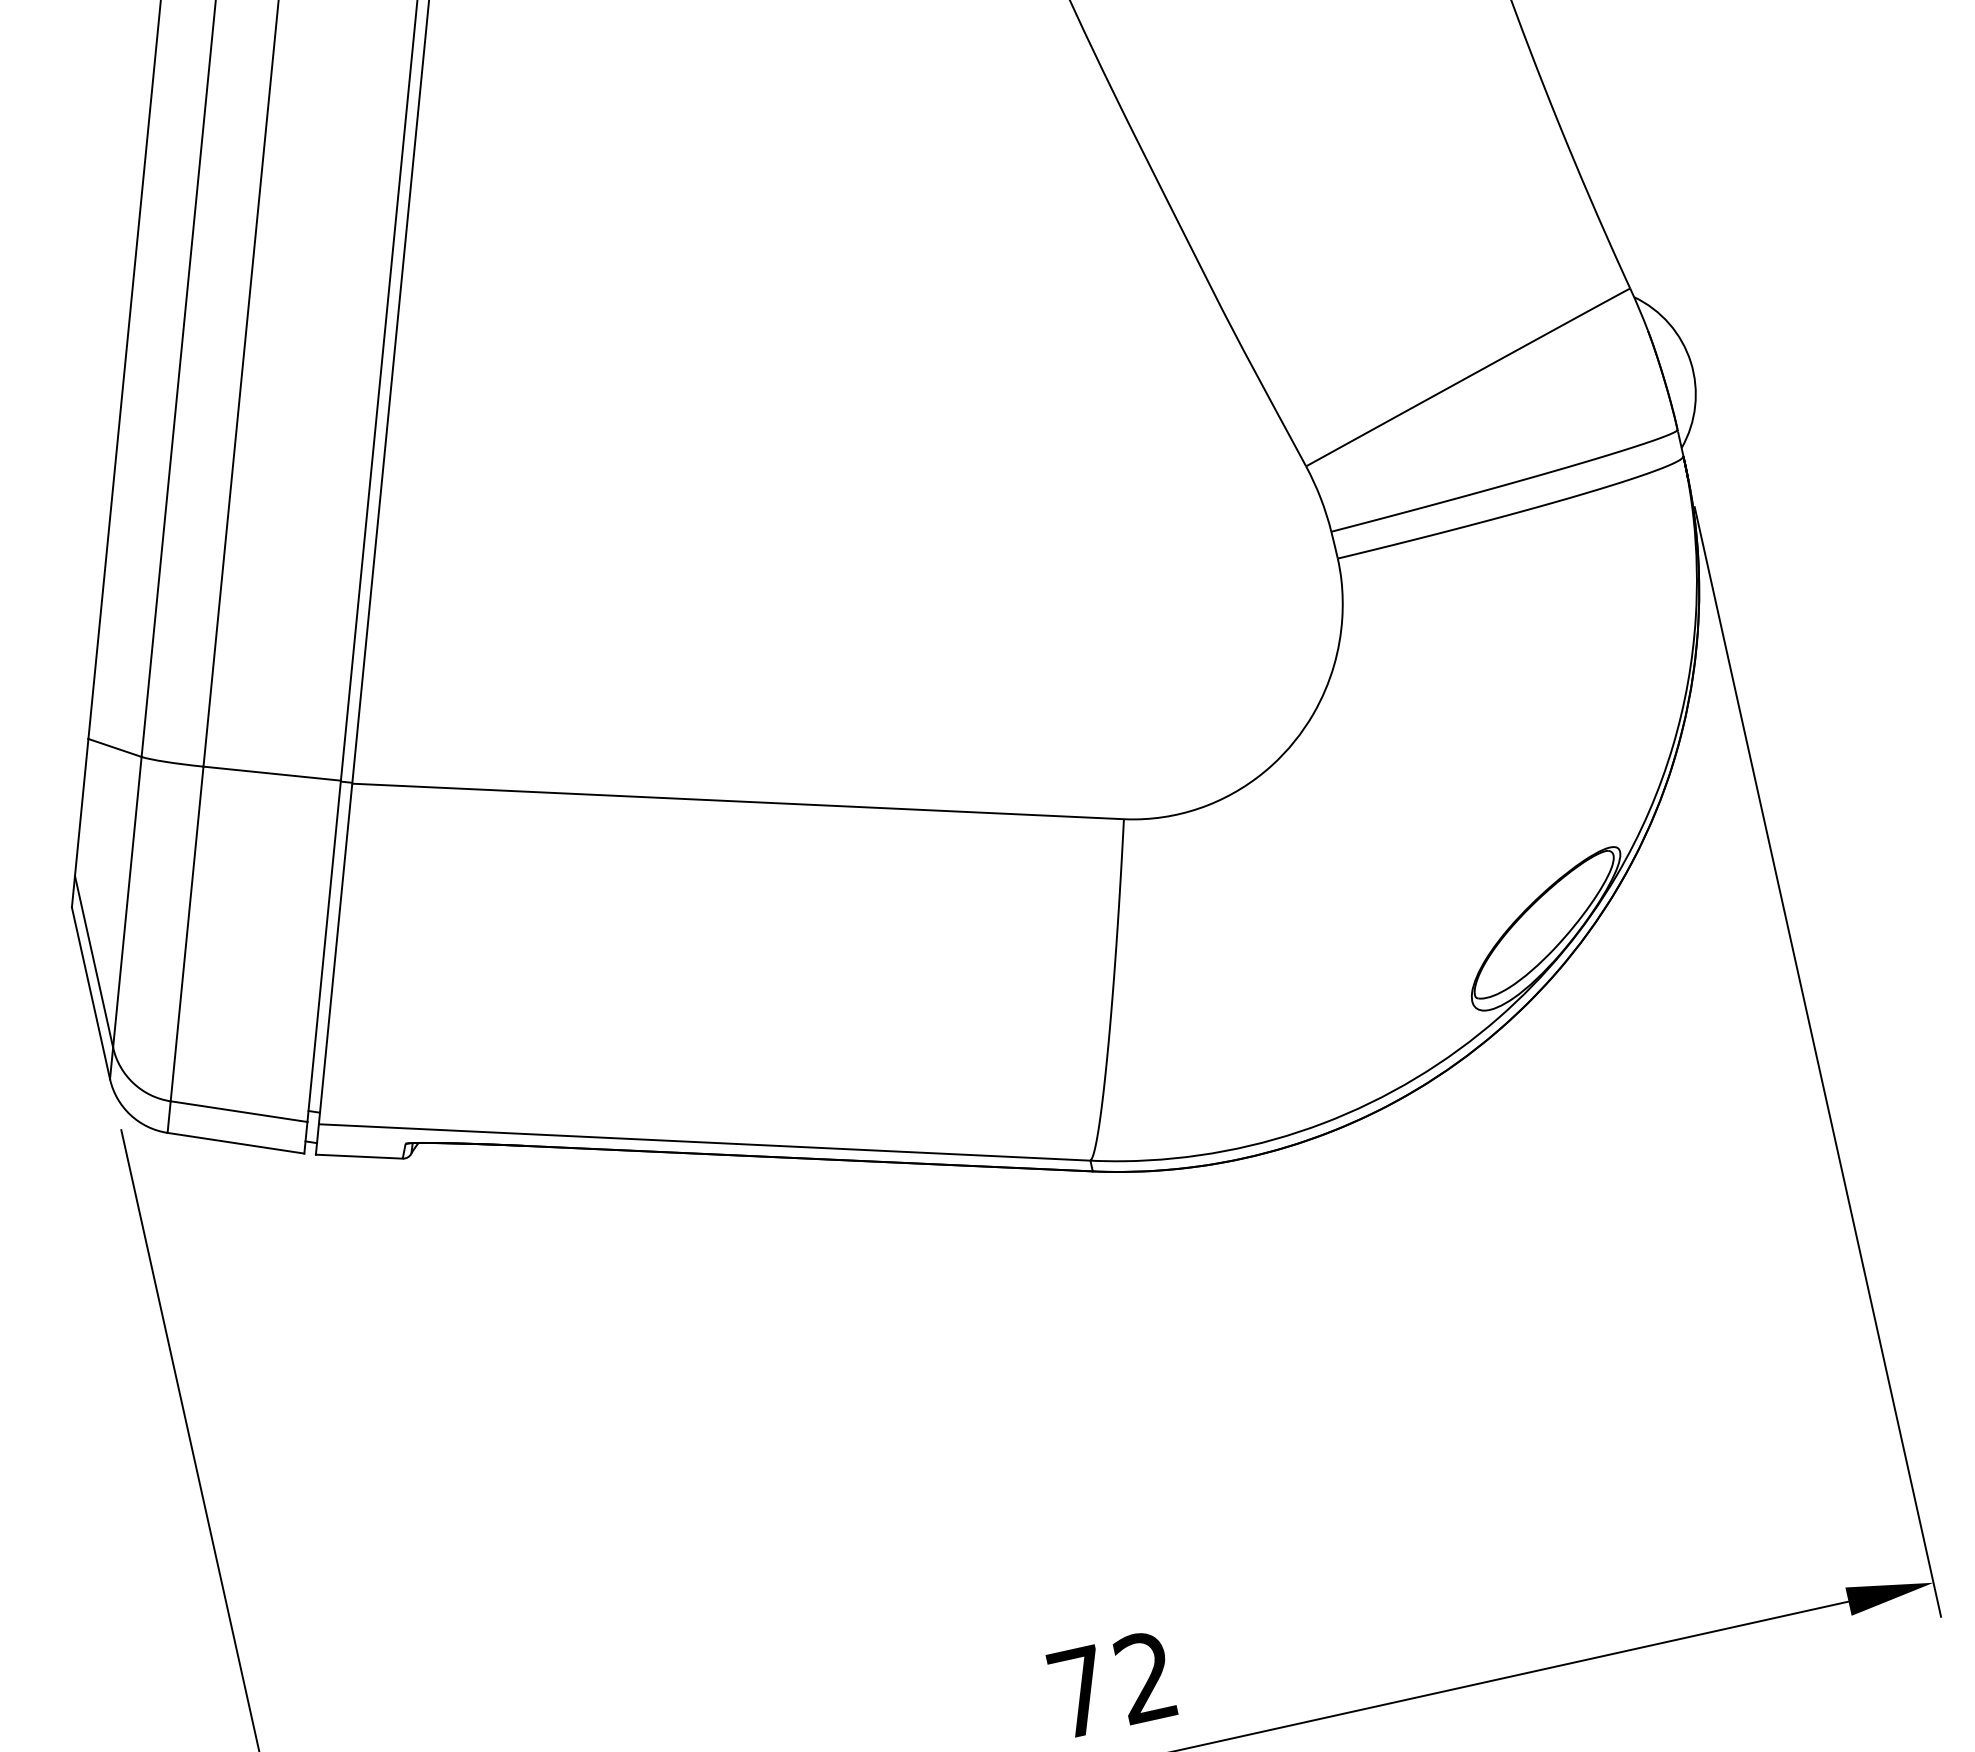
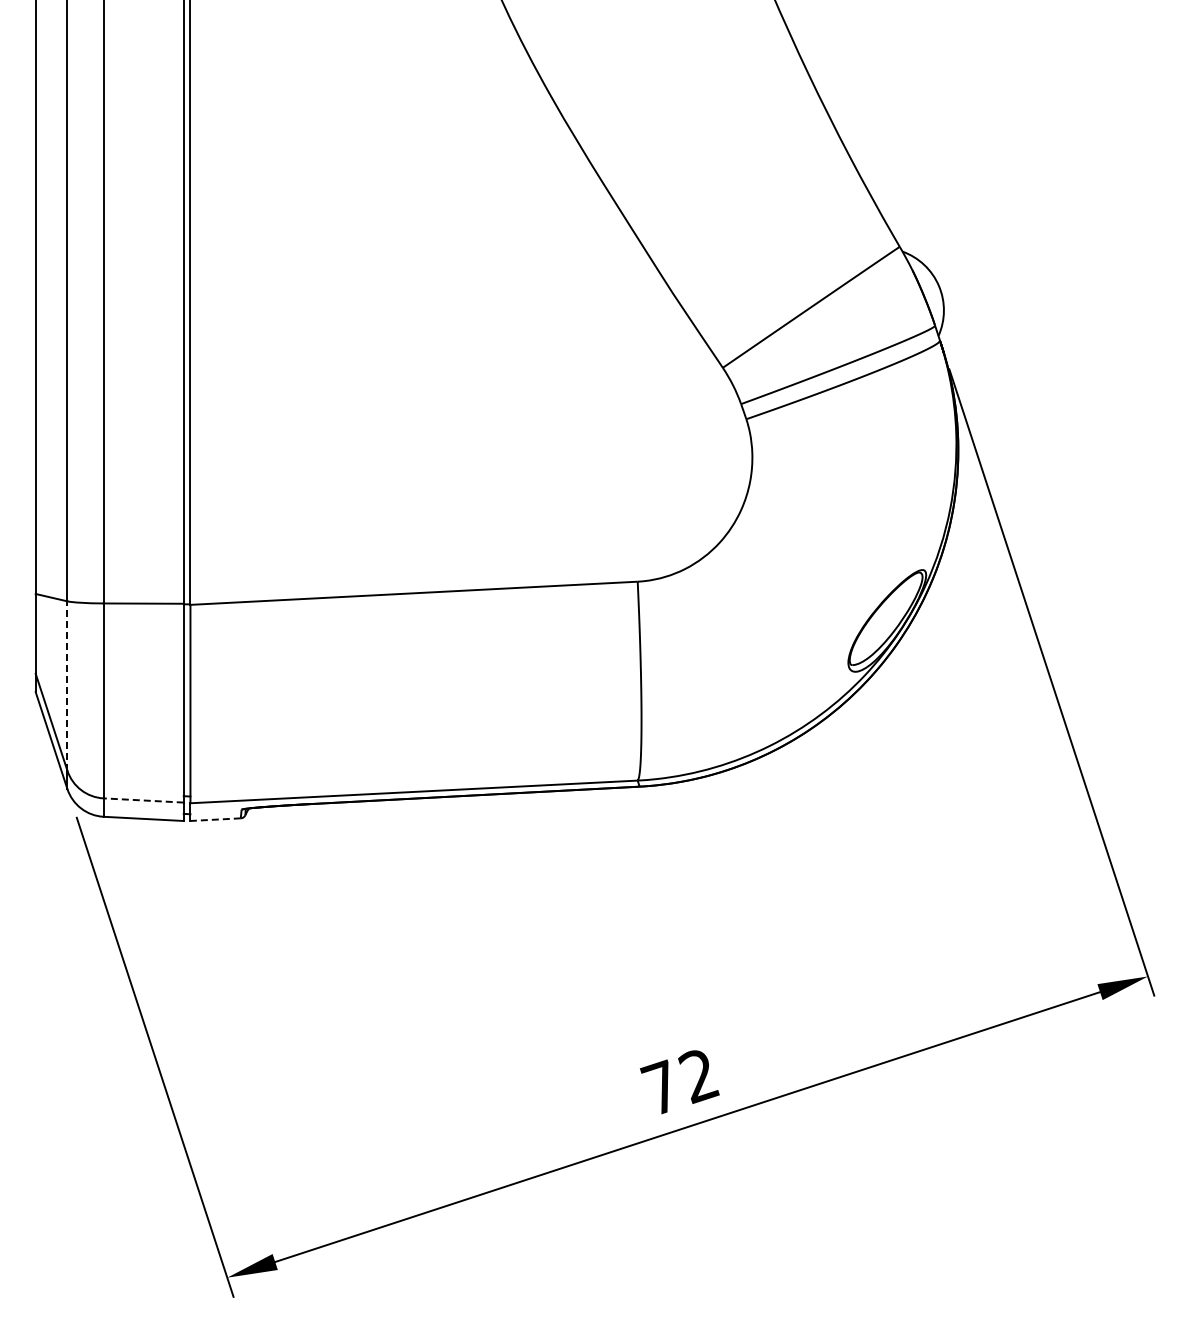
line: (127, 903) -> (67, 686), solid -> dashed
line: (238, 1111) -> (143, 800), solid -> dashed
line: (359, 1156) -> (215, 819), solid -> dashed

